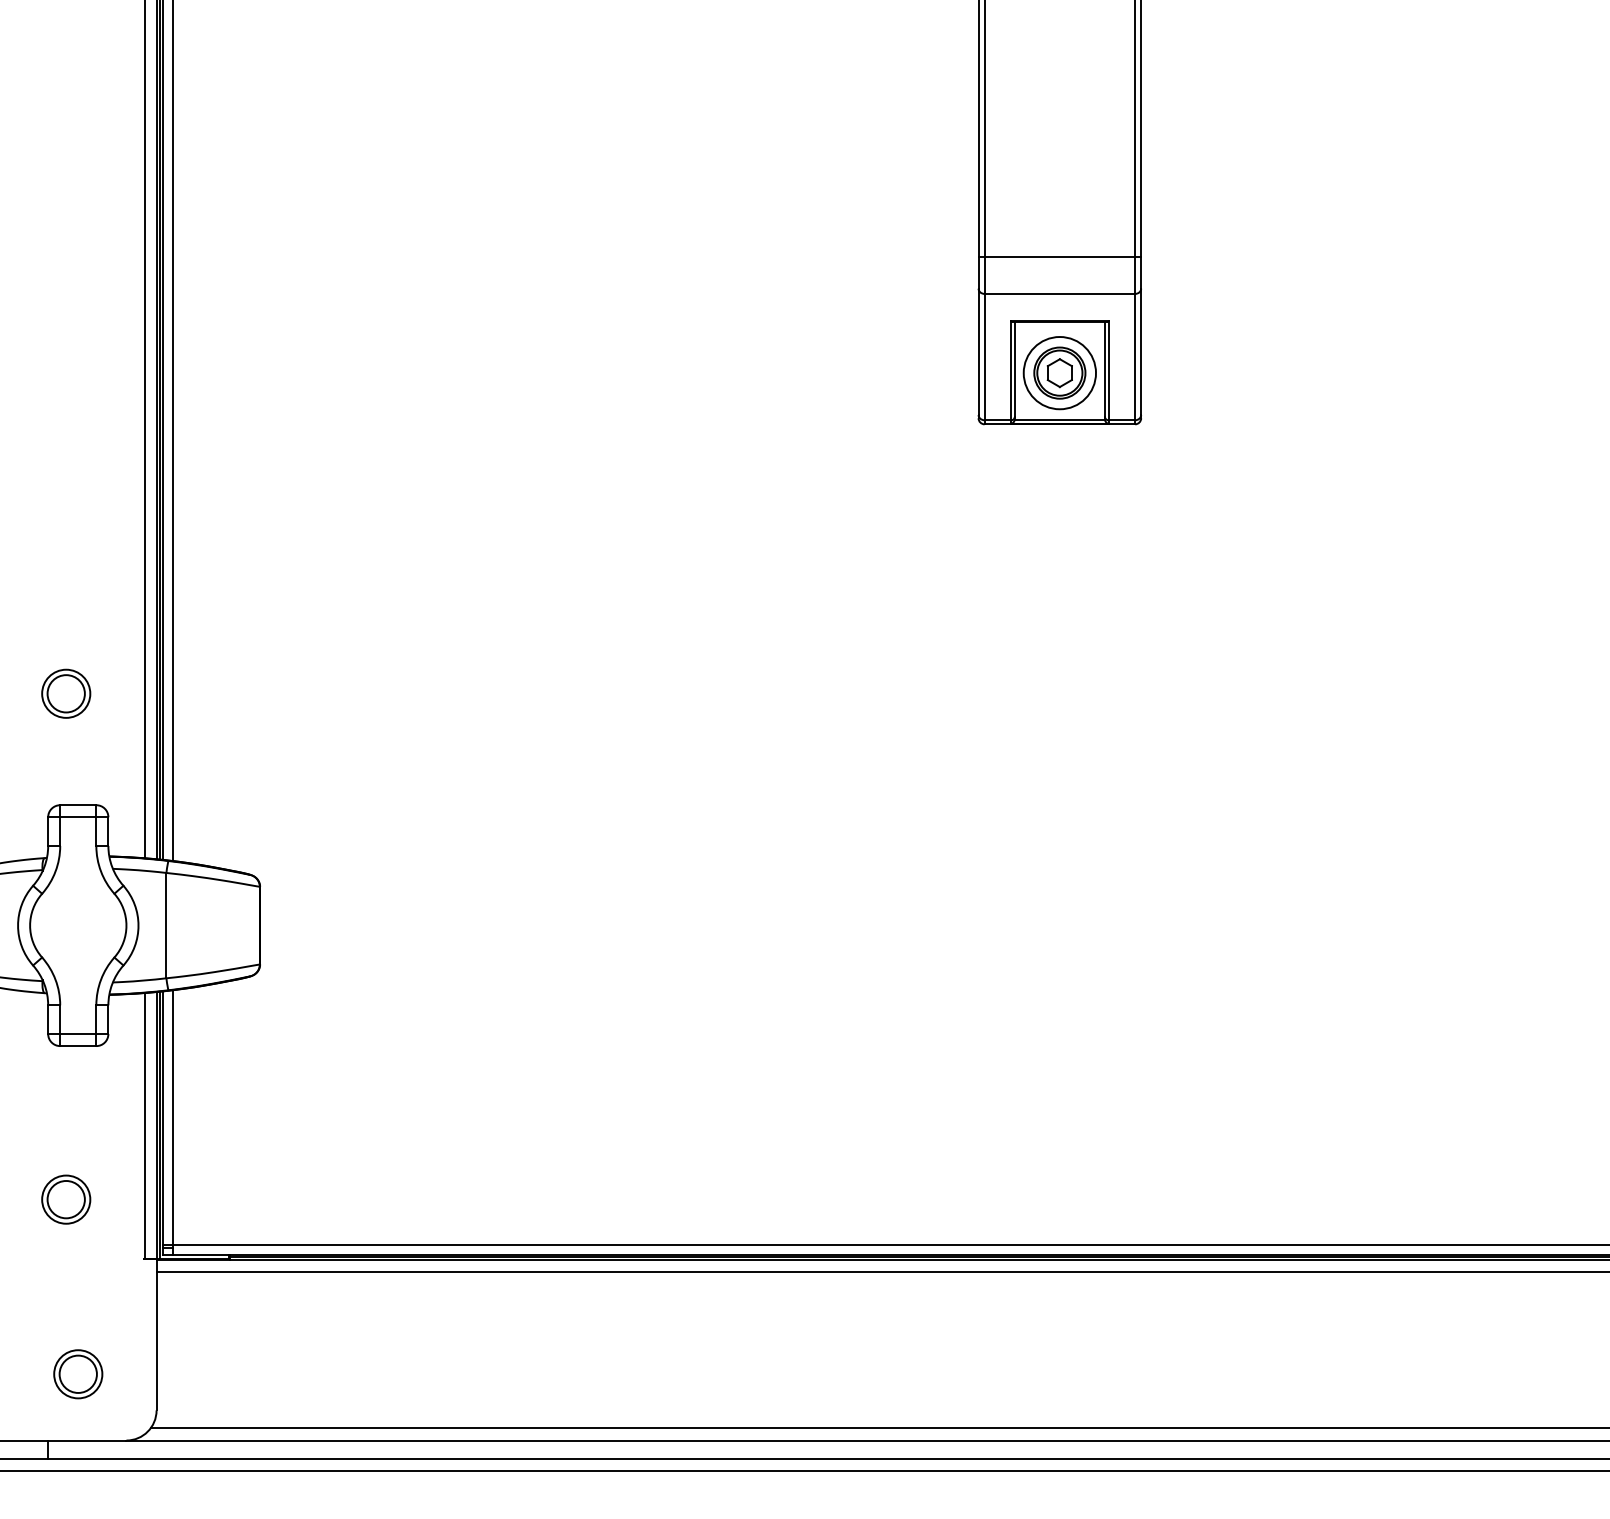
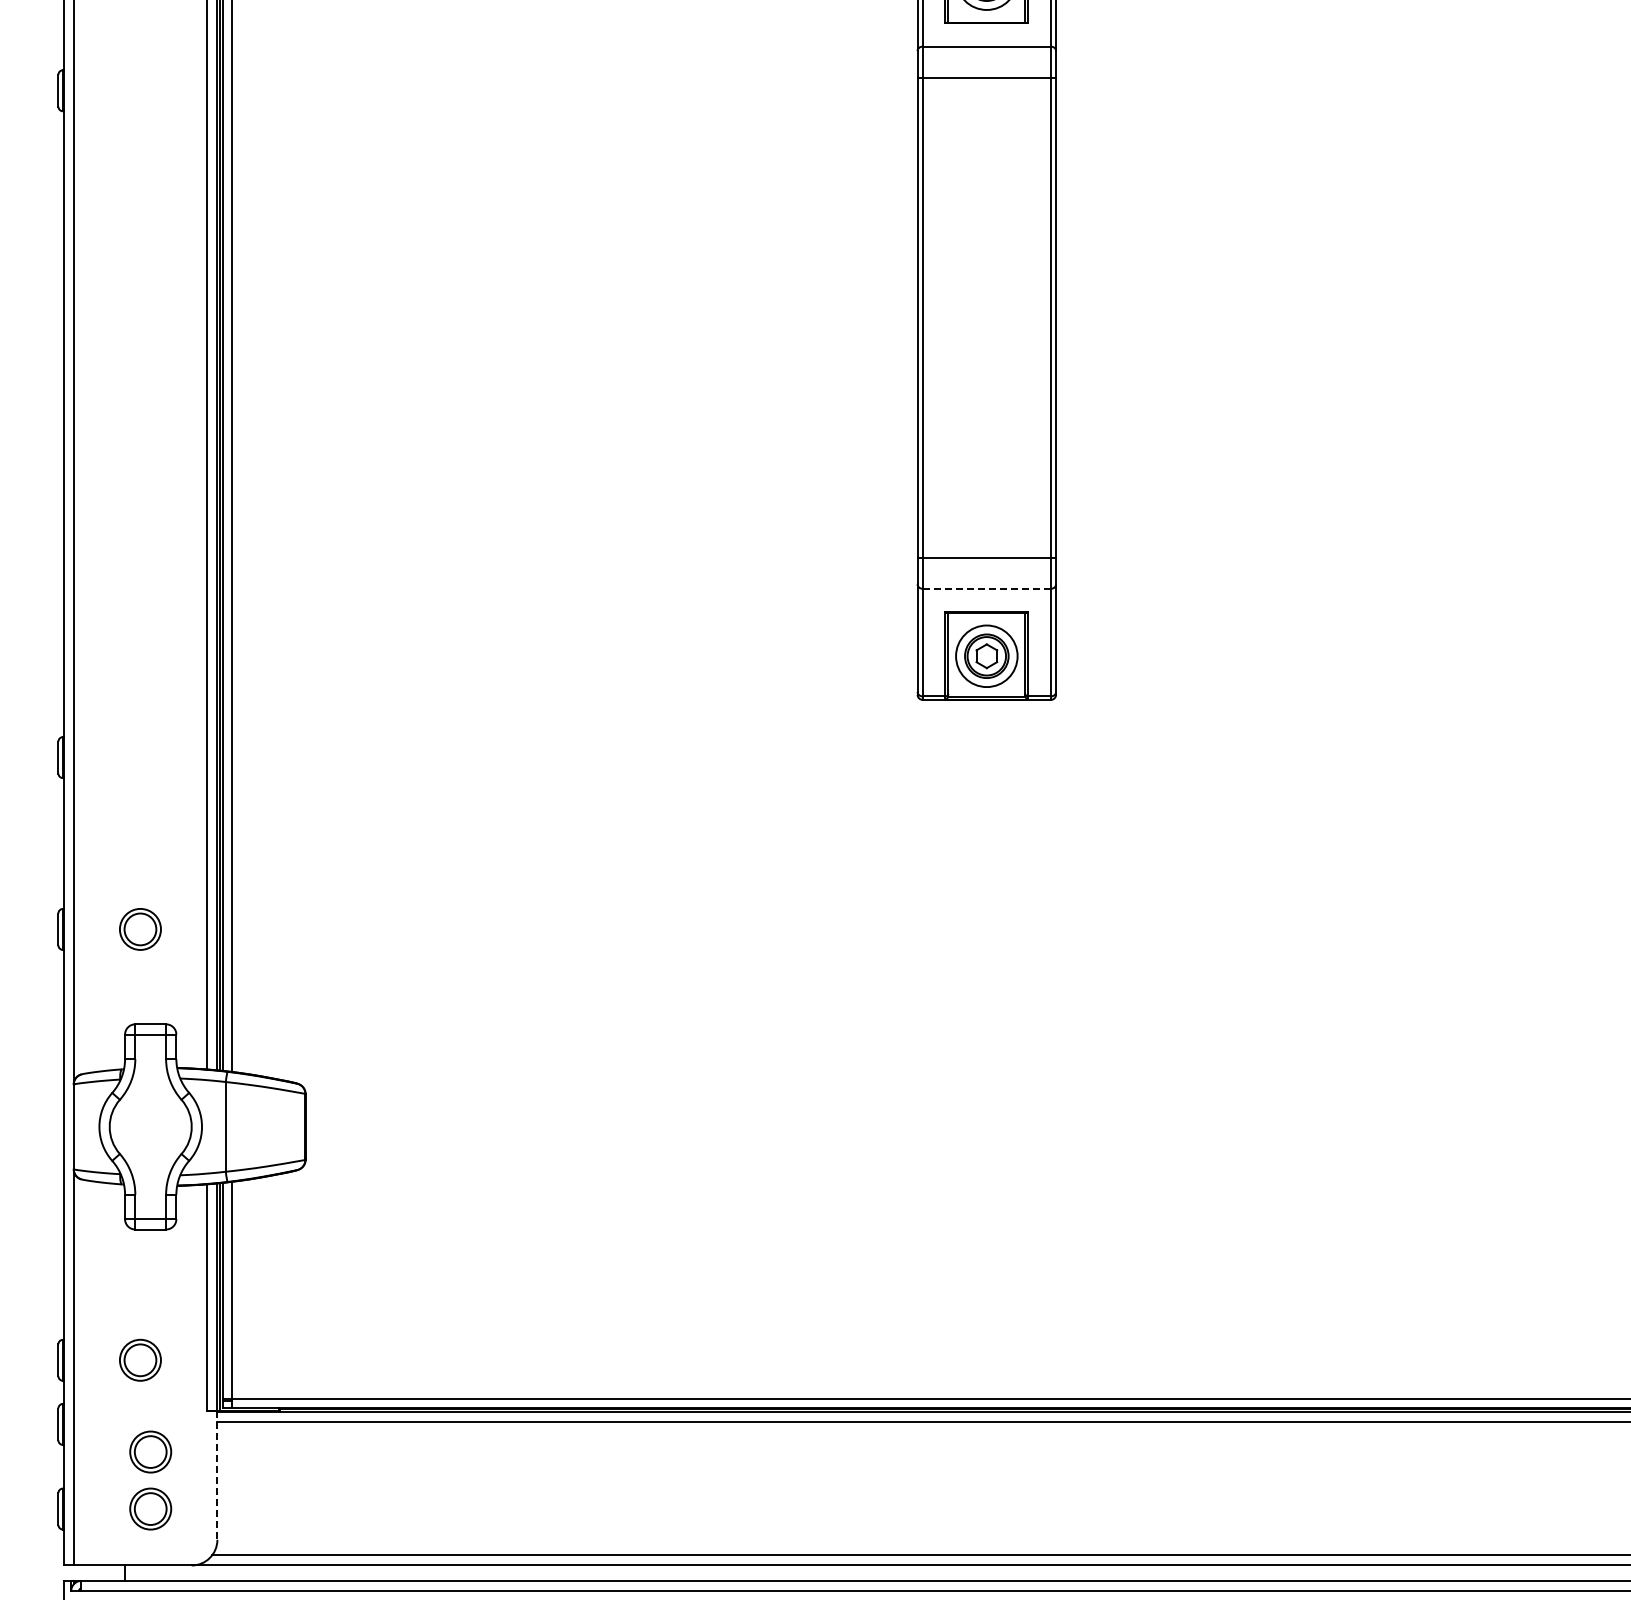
line: (1059, 293) -> (986, 588), solid -> dashed
part: (78, 1306) -> (150, 1451), added
line: (156, 1334) -> (217, 1475), solid -> dashed

